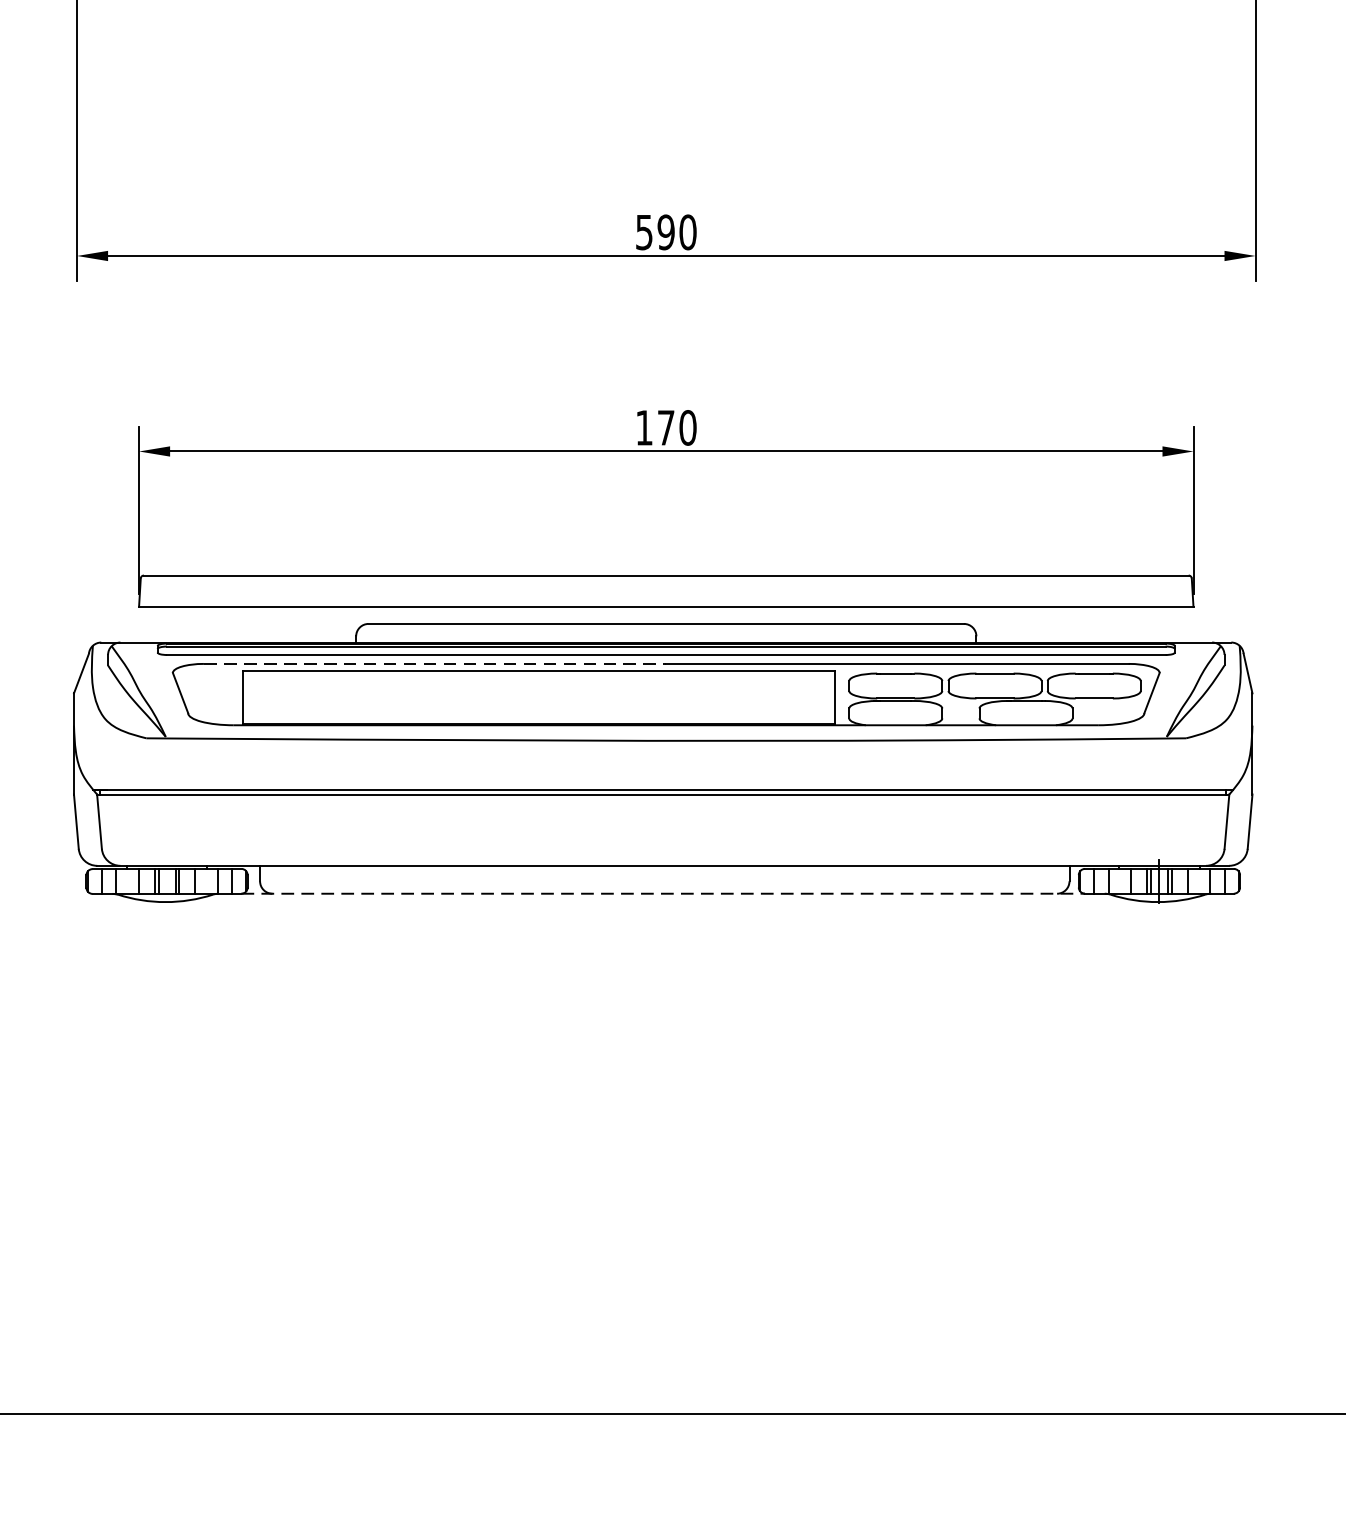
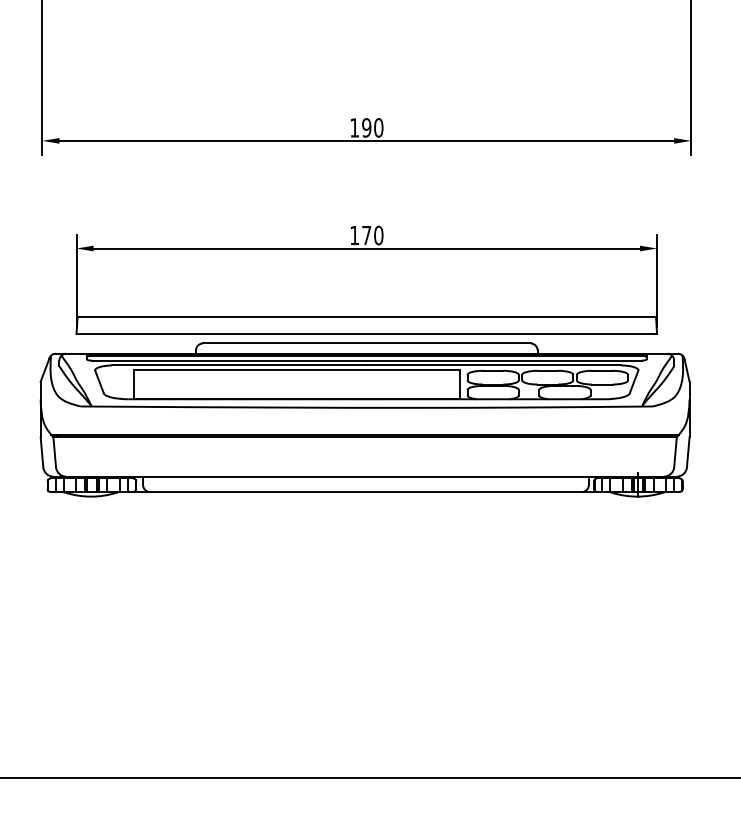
text: (643, 231) -> (354, 127), 590 -> 190
line: (436, 663) -> (240, 365), dashed -> solid
line: (663, 894) -> (365, 492), dashed -> solid

